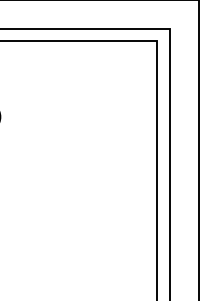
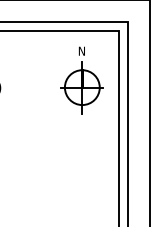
part: (107, 106) -> (81, 80), added

